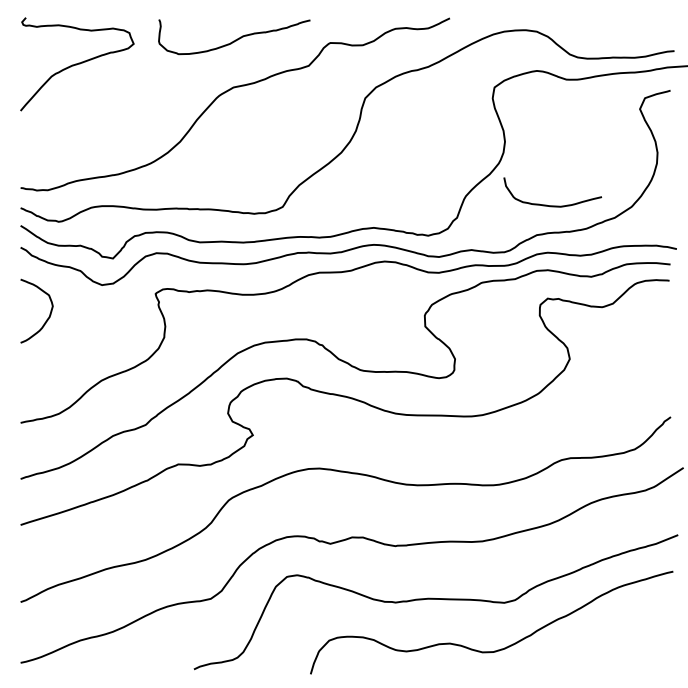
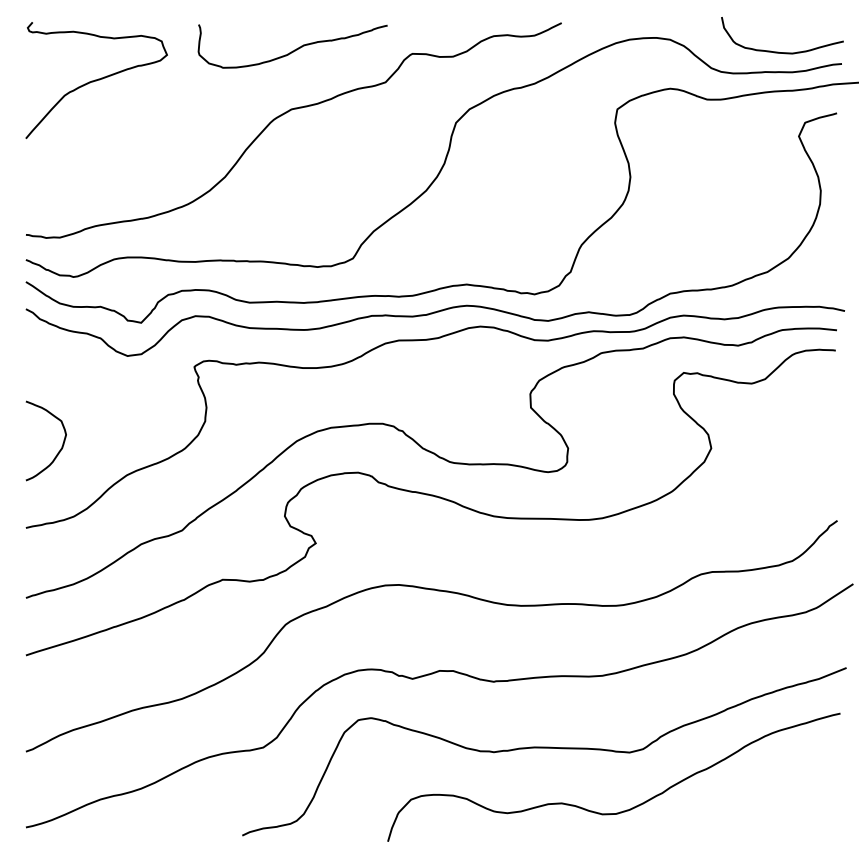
curve: (552, 205) -> (782, 51), moved
curve: (49, 313) -> (61, 443), moved

